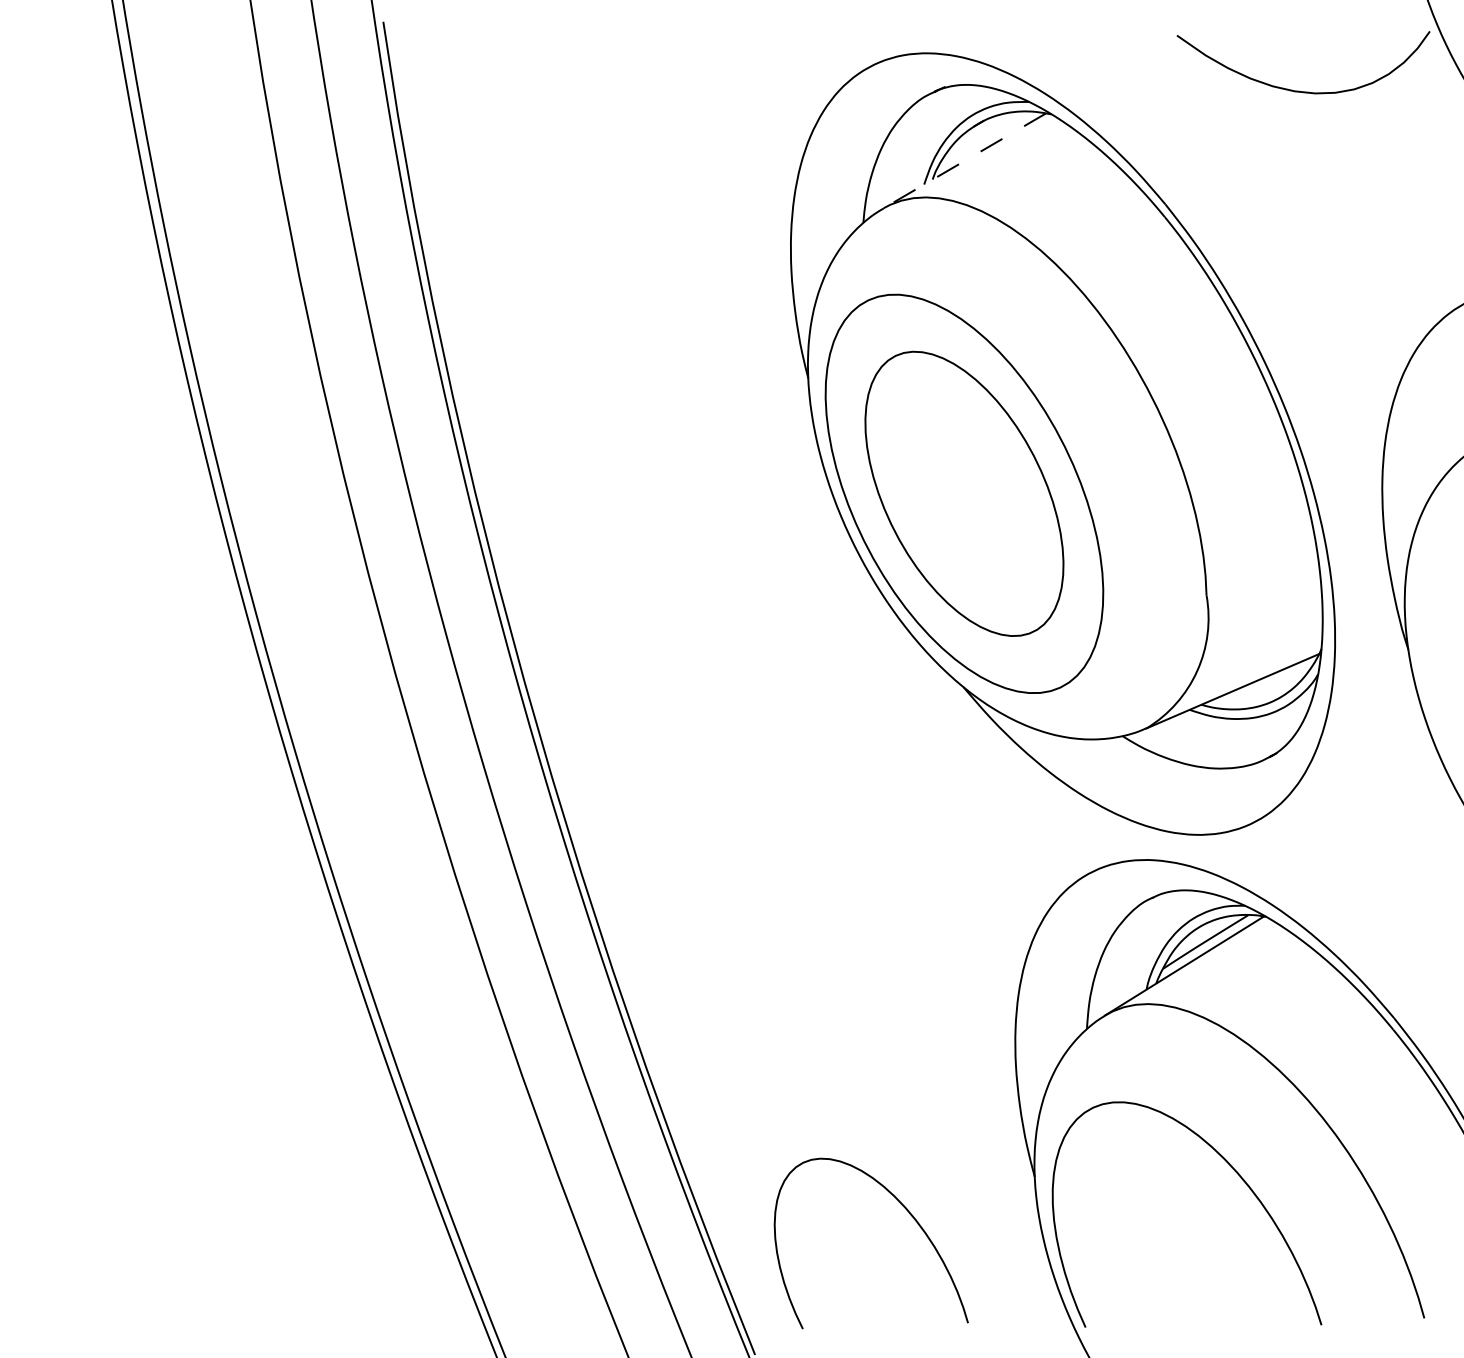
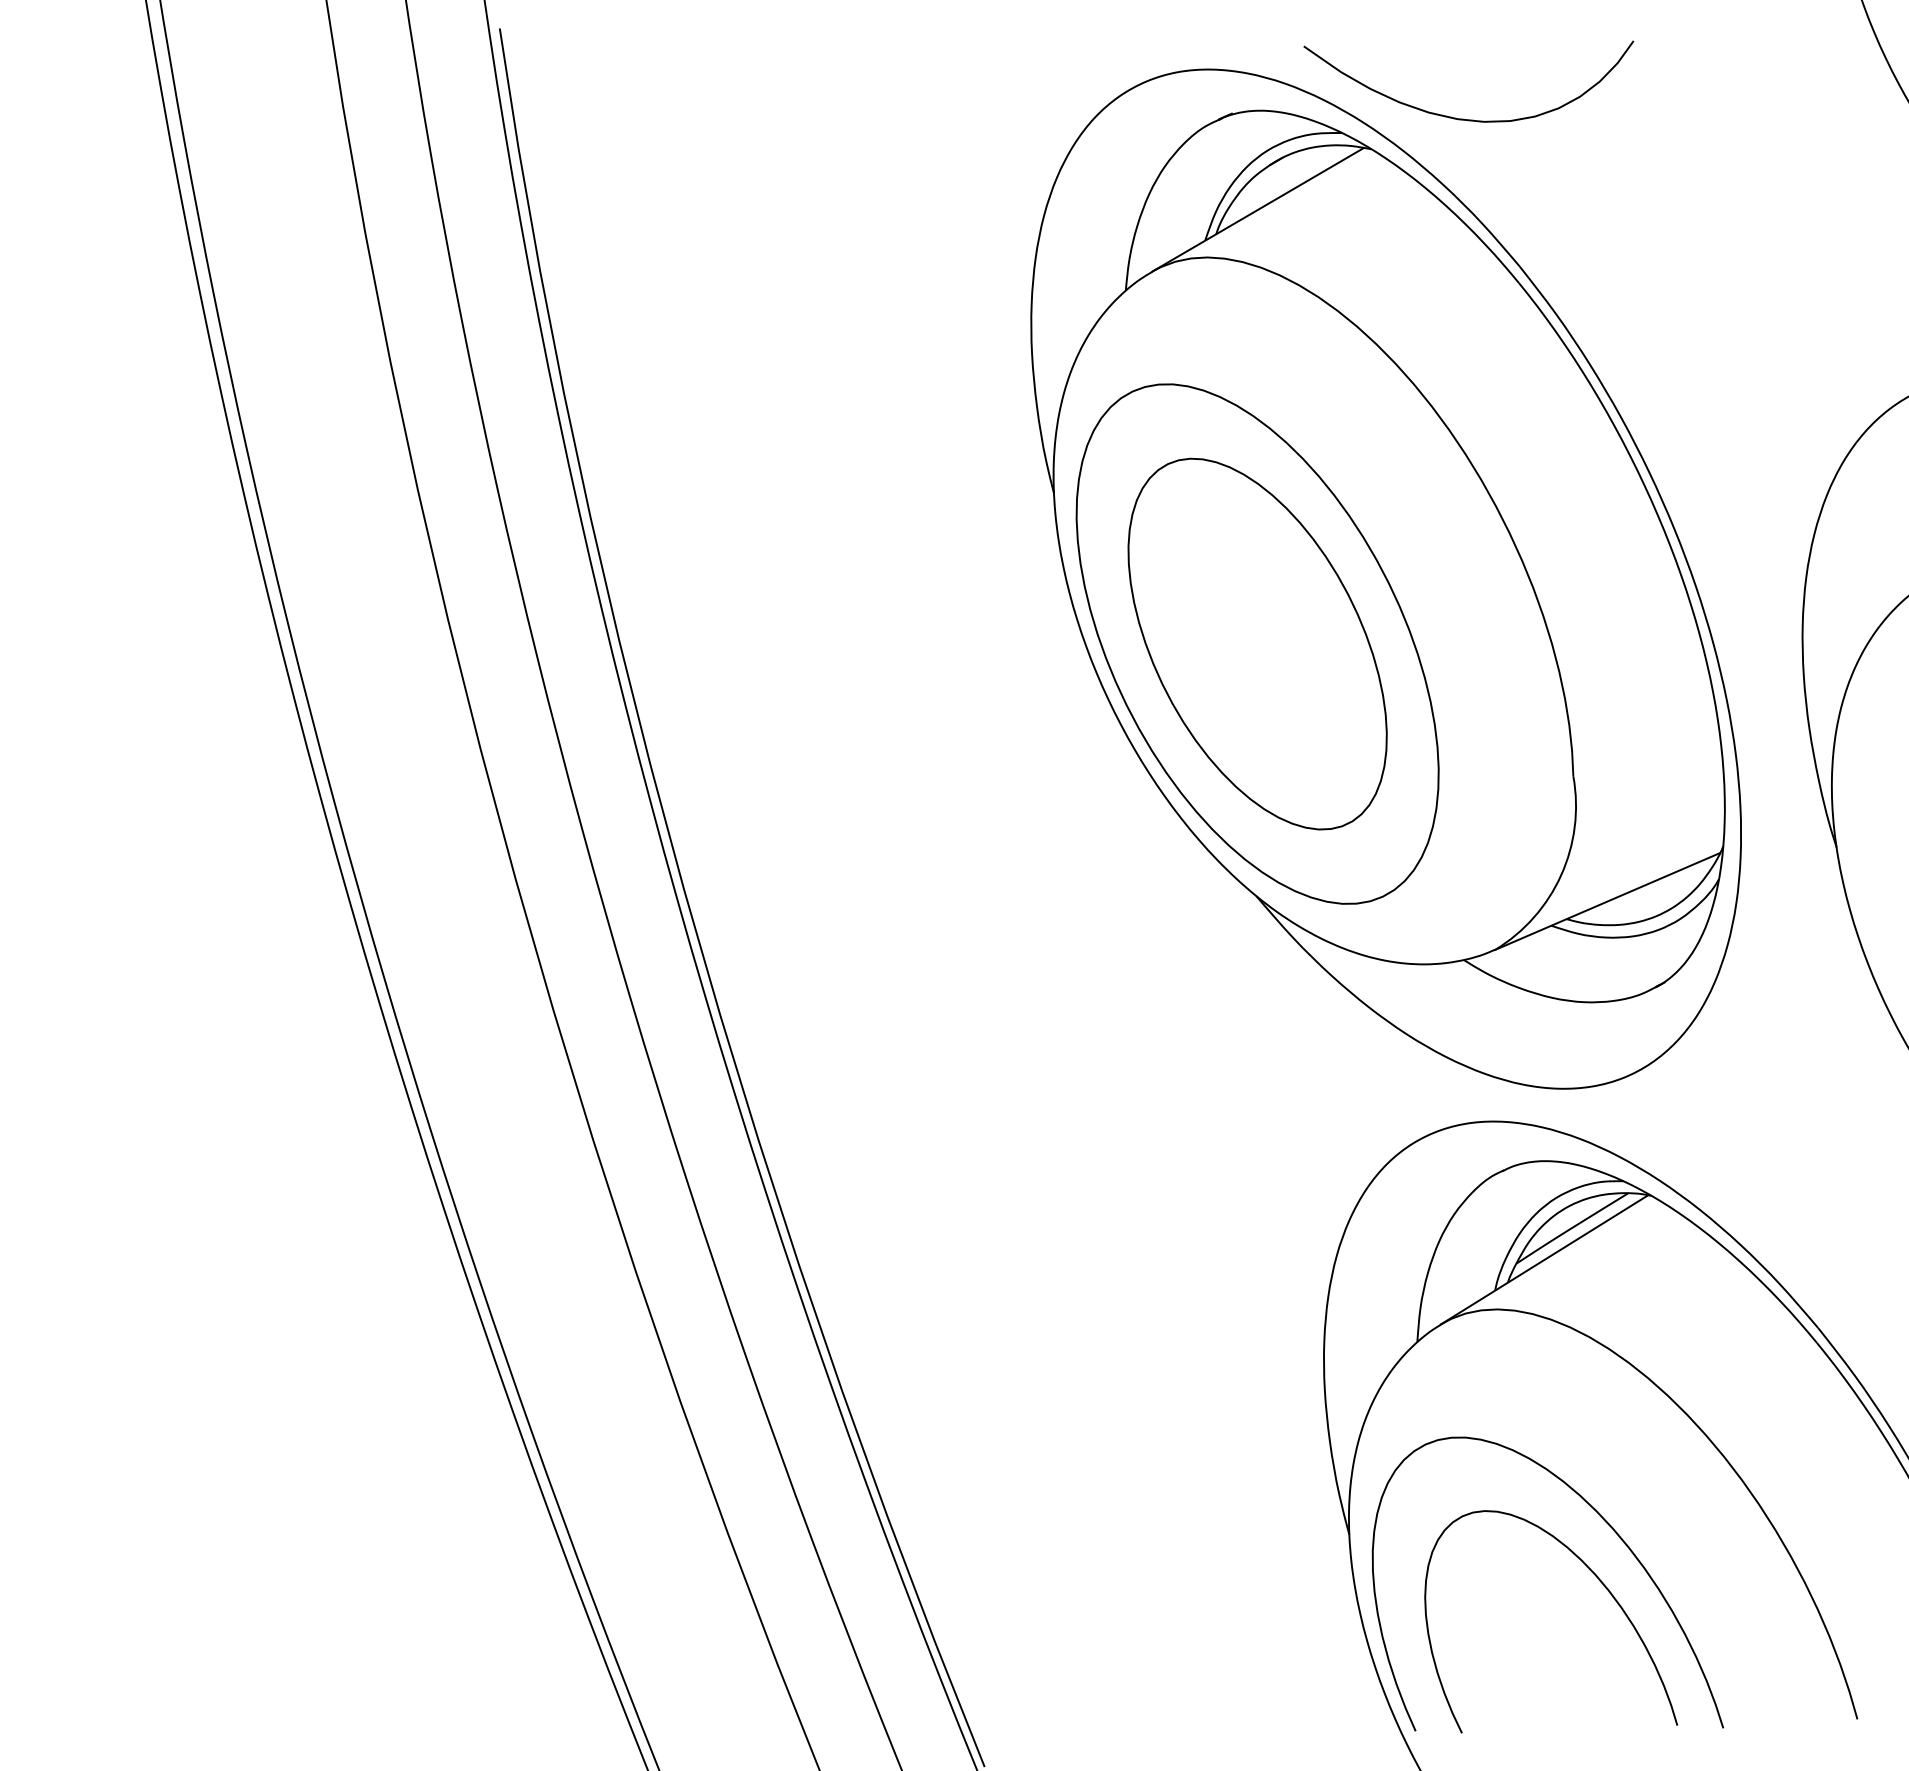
curve: (1299, 90) -> (1463, 118), moved
line: (964, 161) -> (1257, 210), dashed -> solid
curve: (908, 1212) -> (1599, 1581), moved

